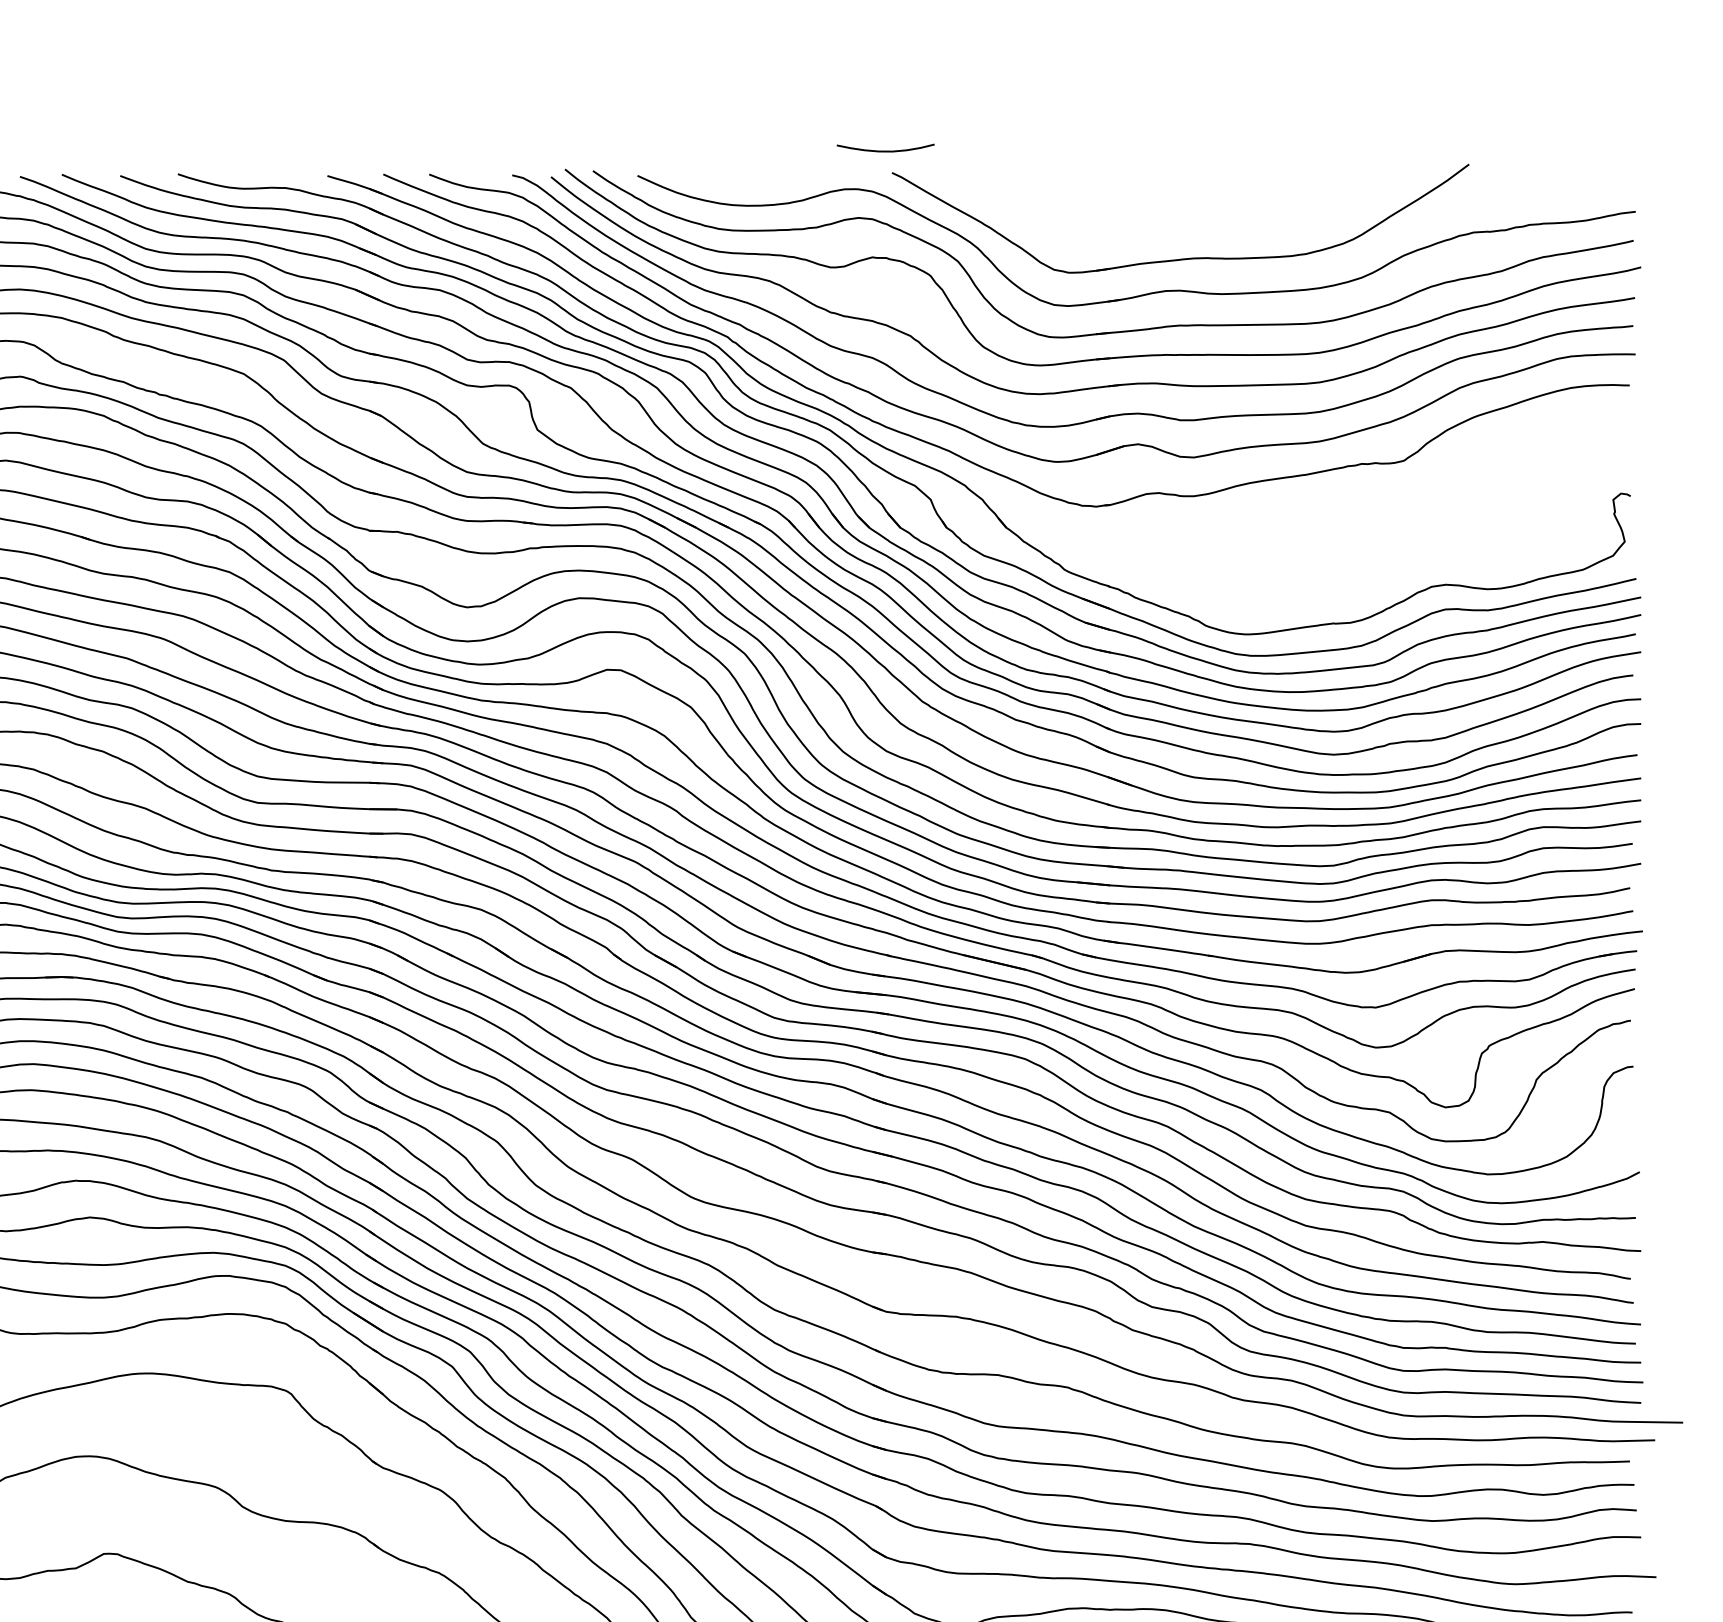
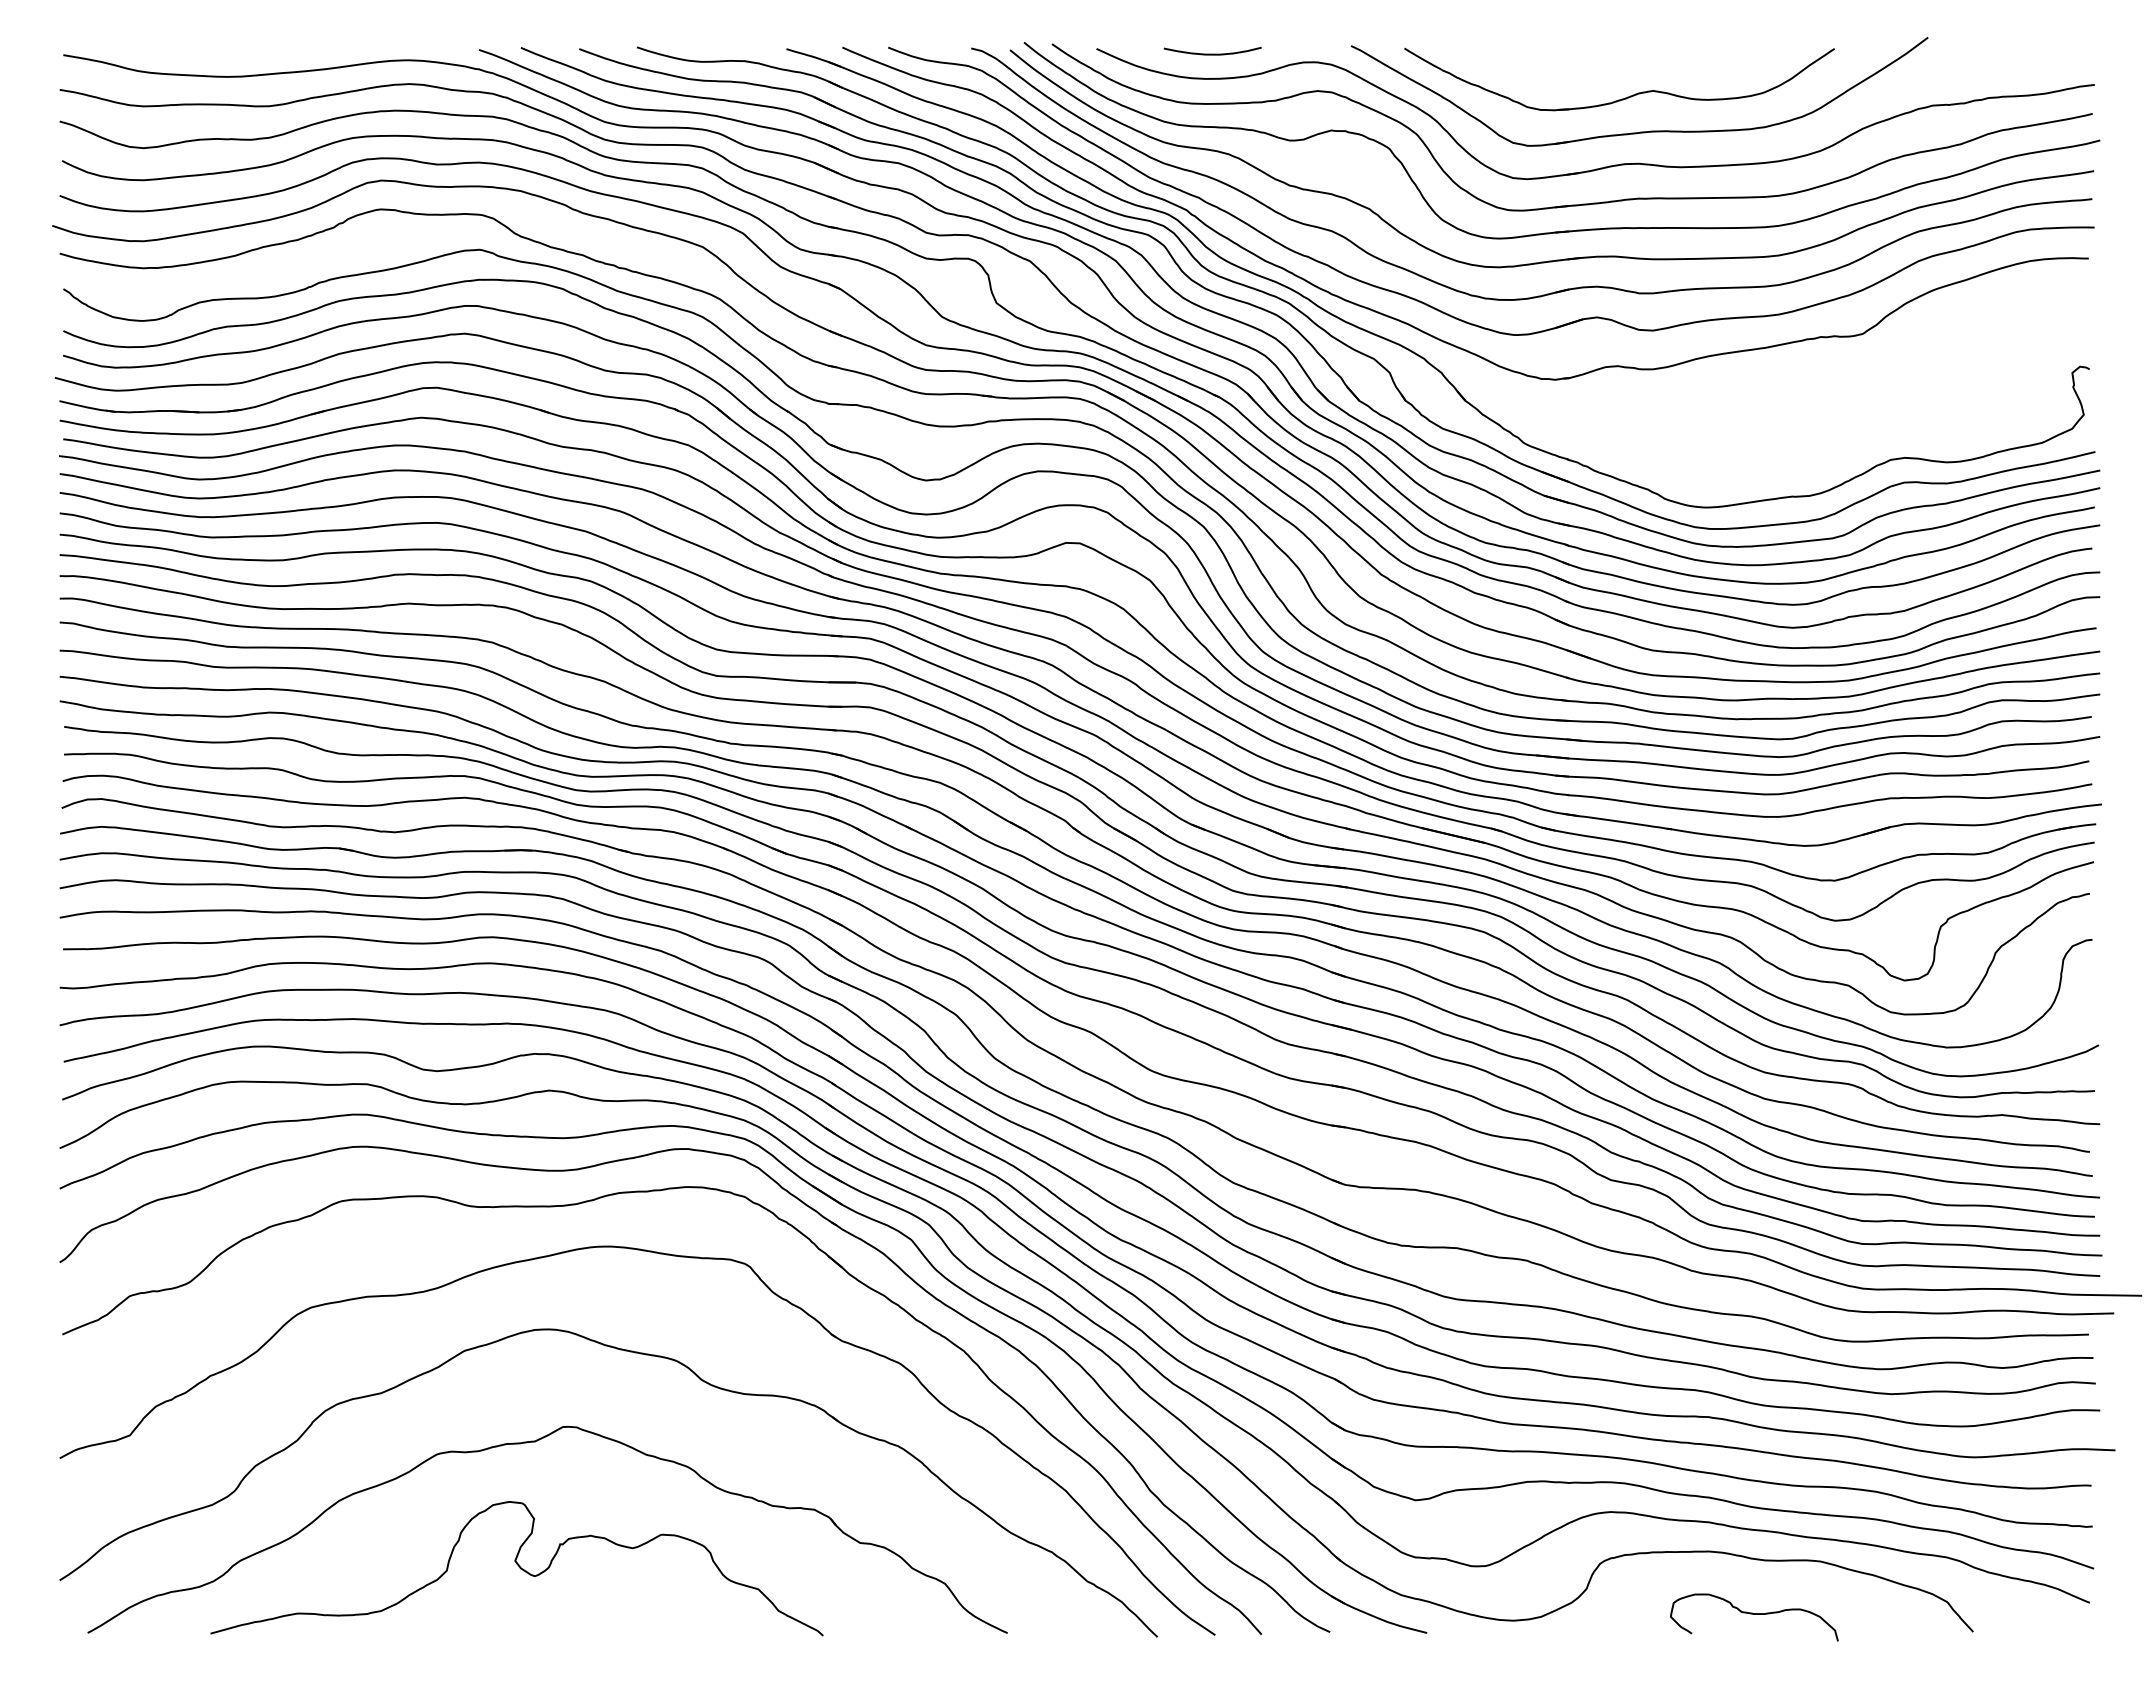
curve: (885, 150) -> (1212, 53), moved
part: (1168, 223) -> (1627, 96), added

